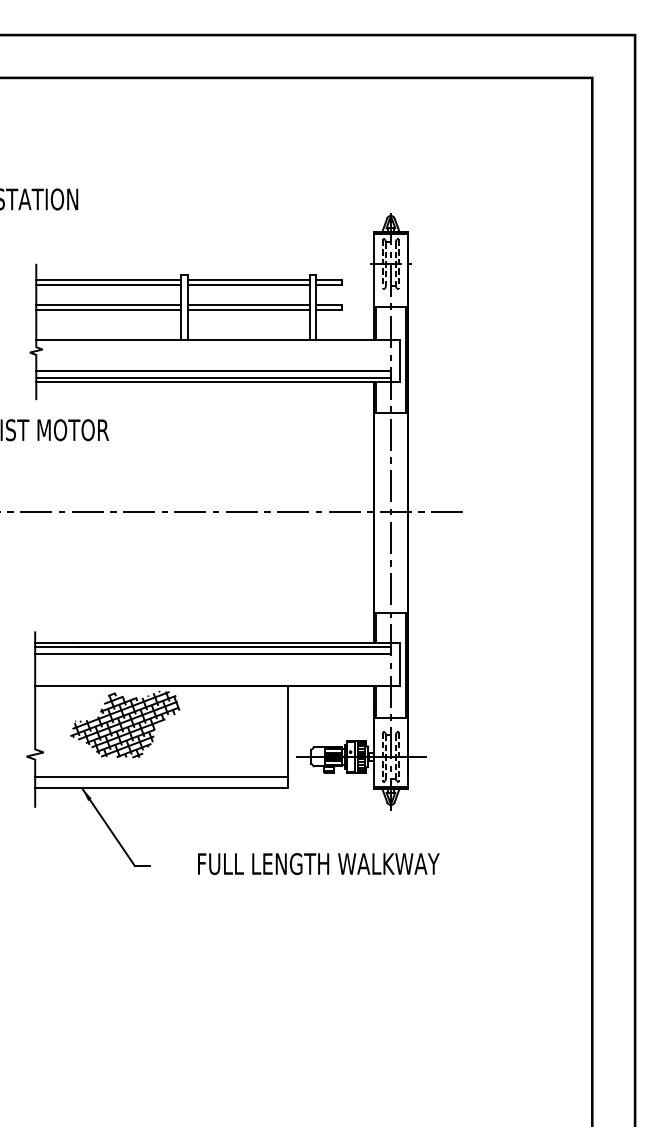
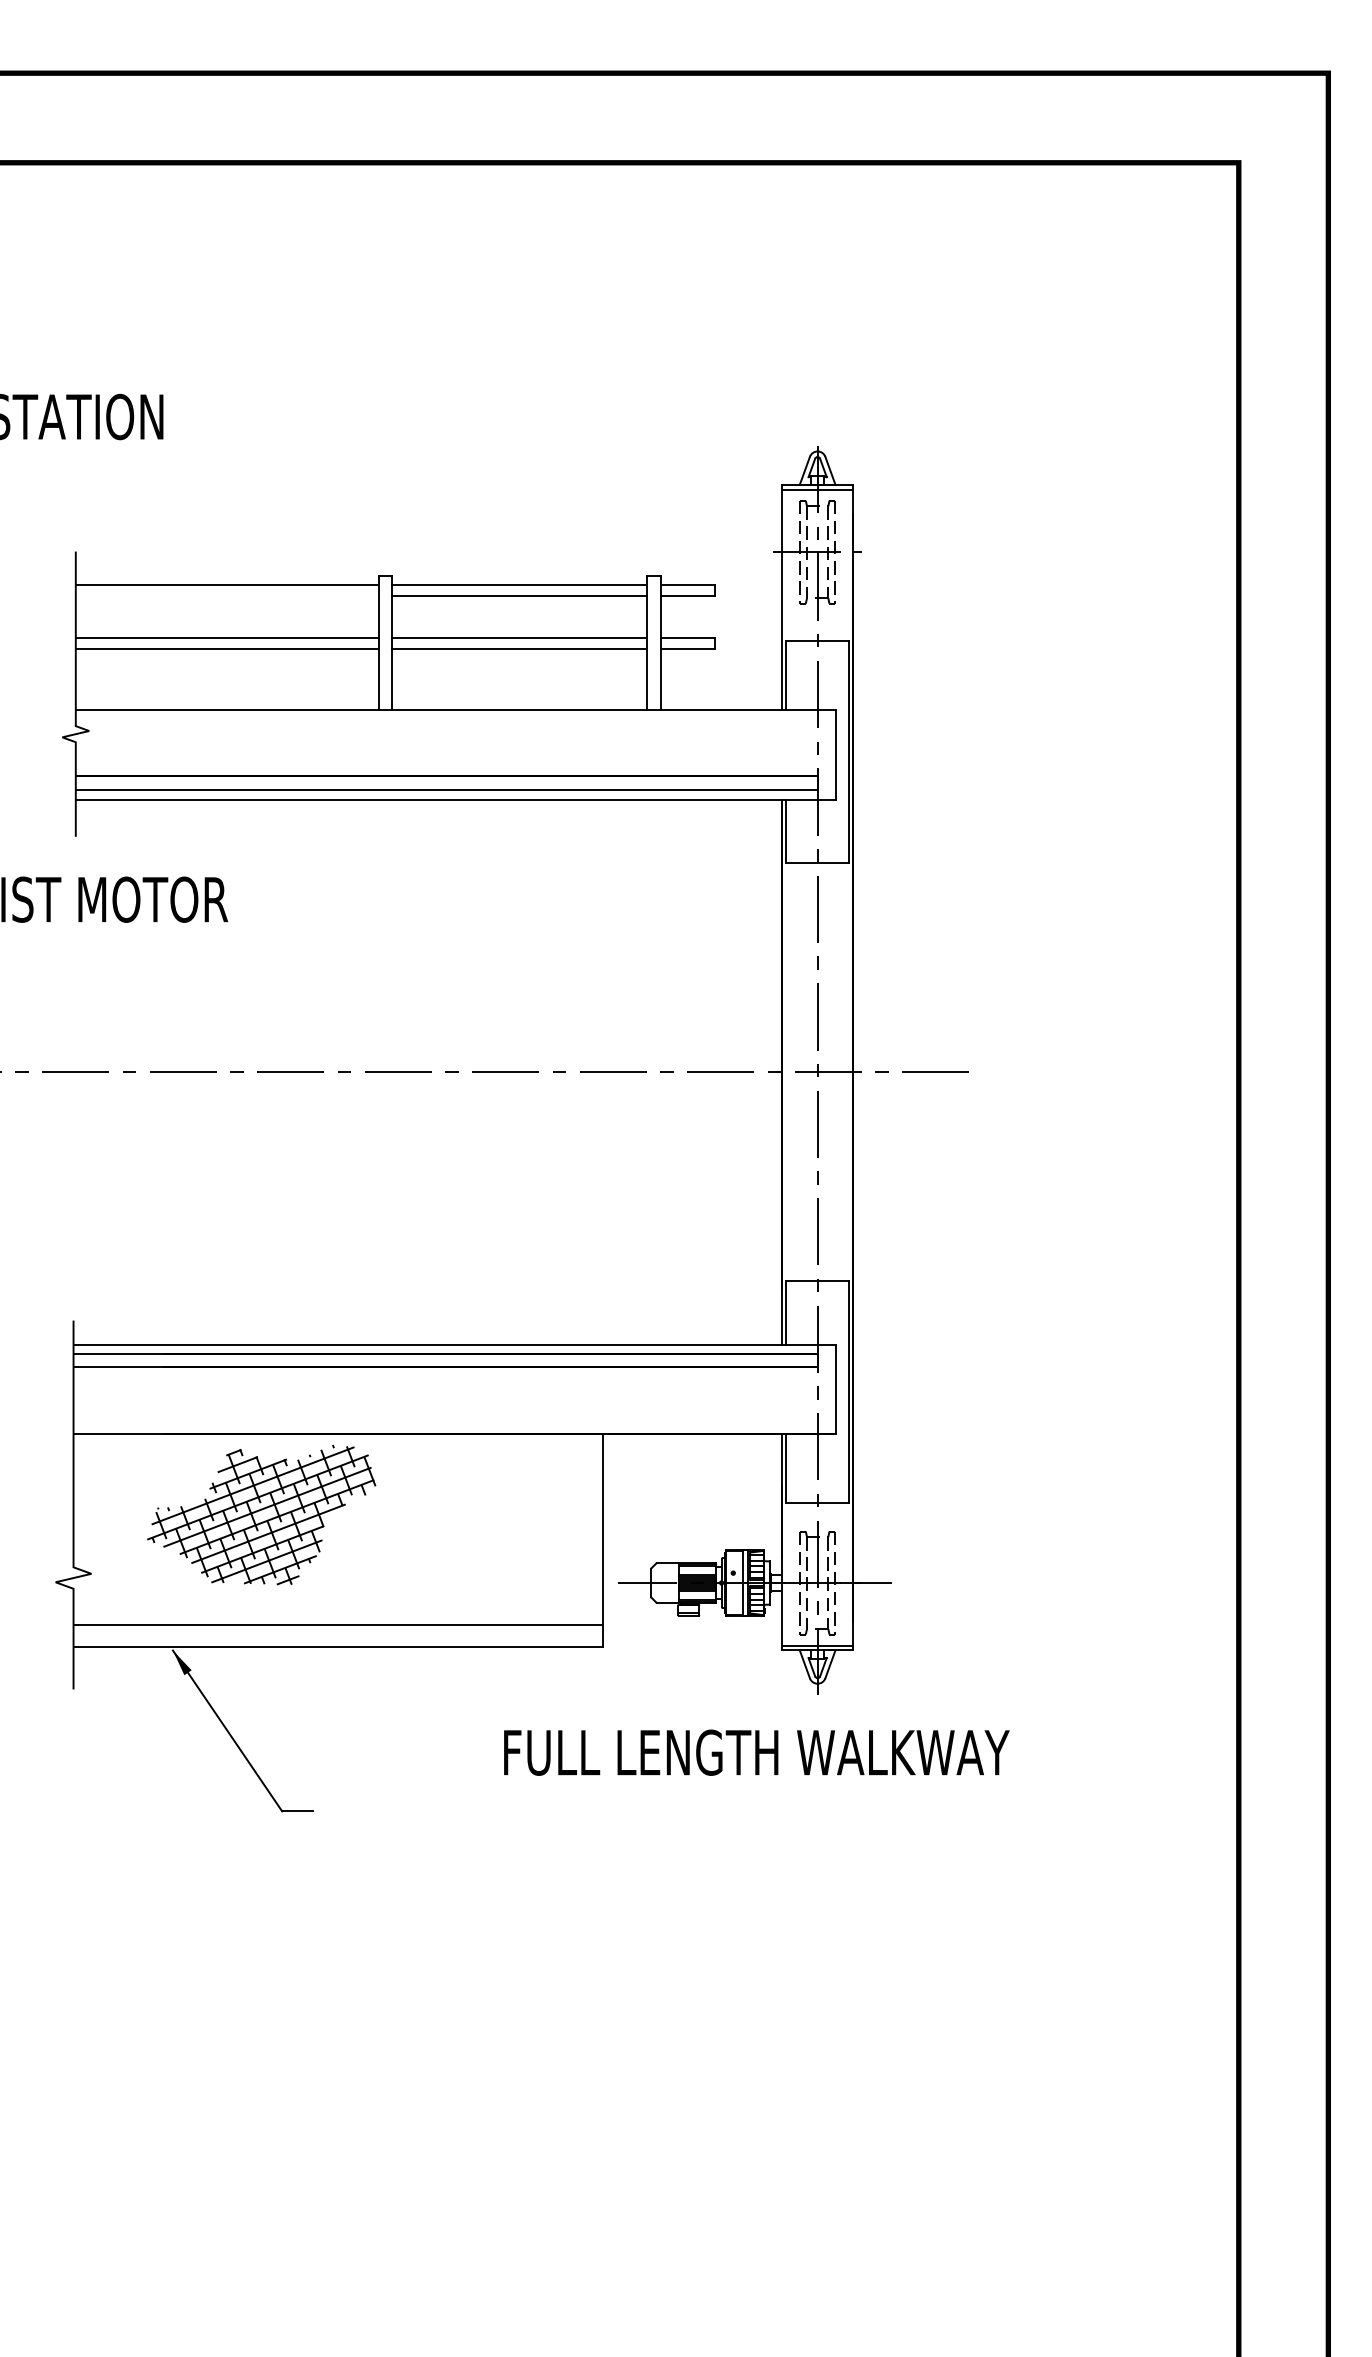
line: (108, 285) -> (226, 597), removed
text: (318, 863) -> (756, 1751), moved

